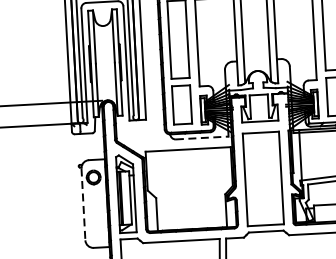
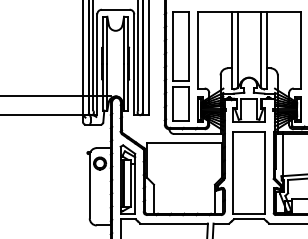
line: (202, 138) -> (197, 134), dashed -> solid
line: (83, 204) -> (89, 186), dashed -> solid

